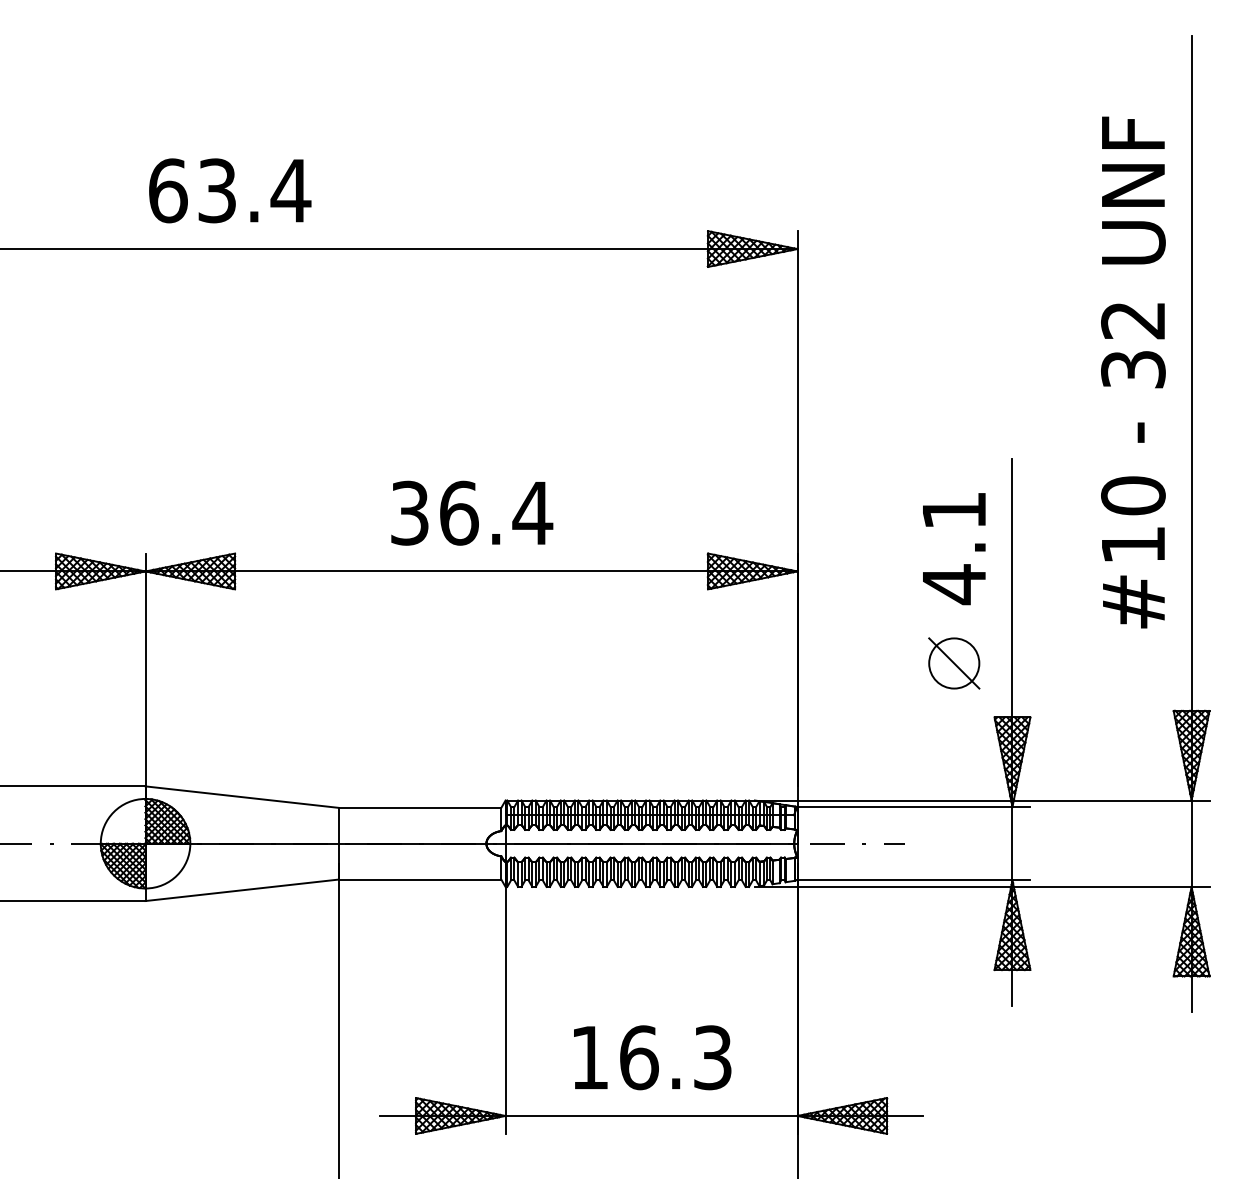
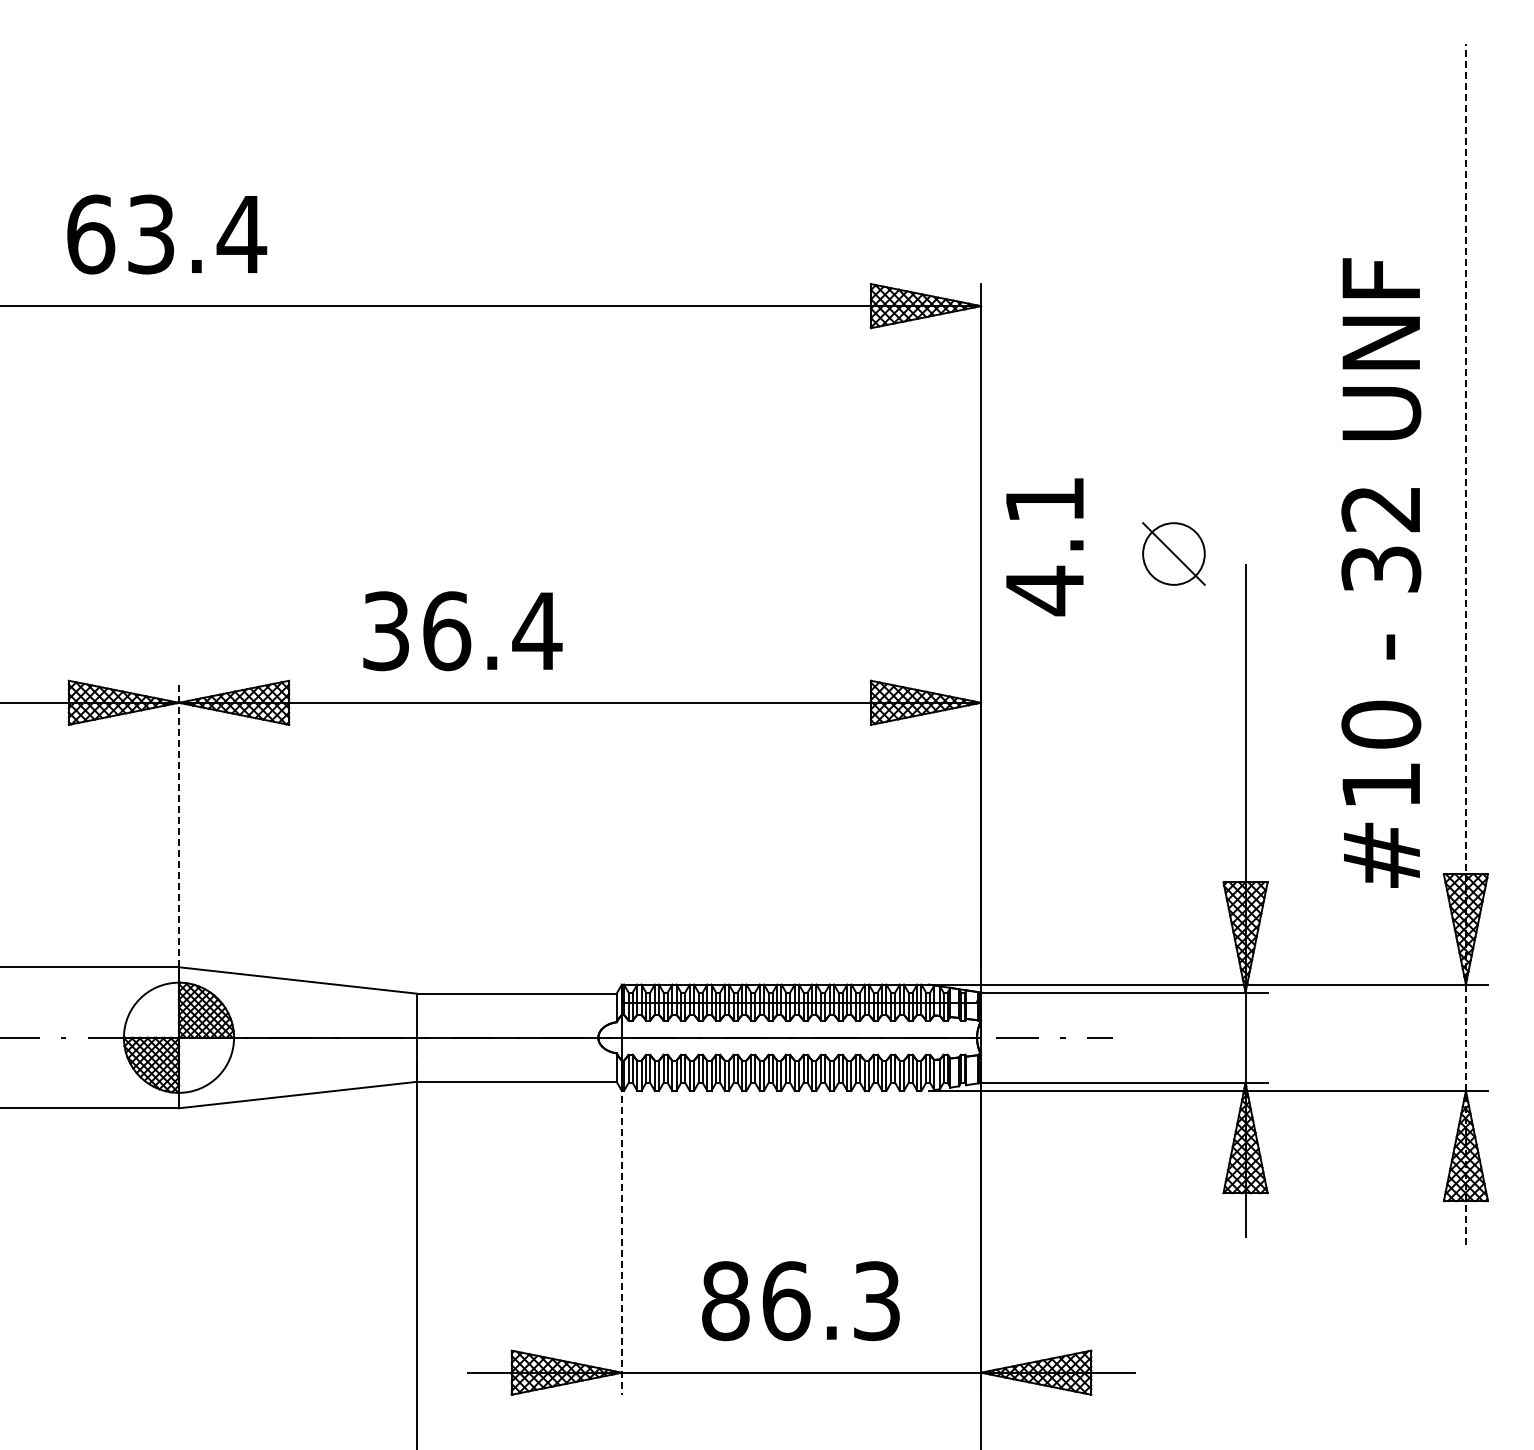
text: (230, 190) -> (167, 234), moved
text: (1133, 372) -> (1381, 572), moved
text: (471, 513) -> (462, 631), moved
line: (1191, 524) -> (1465, 644), solid -> dashed
text: (953, 549) -> (1044, 547), moved
part: (953, 663) -> (1173, 553), moved
line: (145, 669) -> (179, 823), solid -> dashed
line: (505, 998) -> (621, 1228), solid -> dashed
text: (589, 1058) -> (725, 1301), 16.3 -> 86.3

